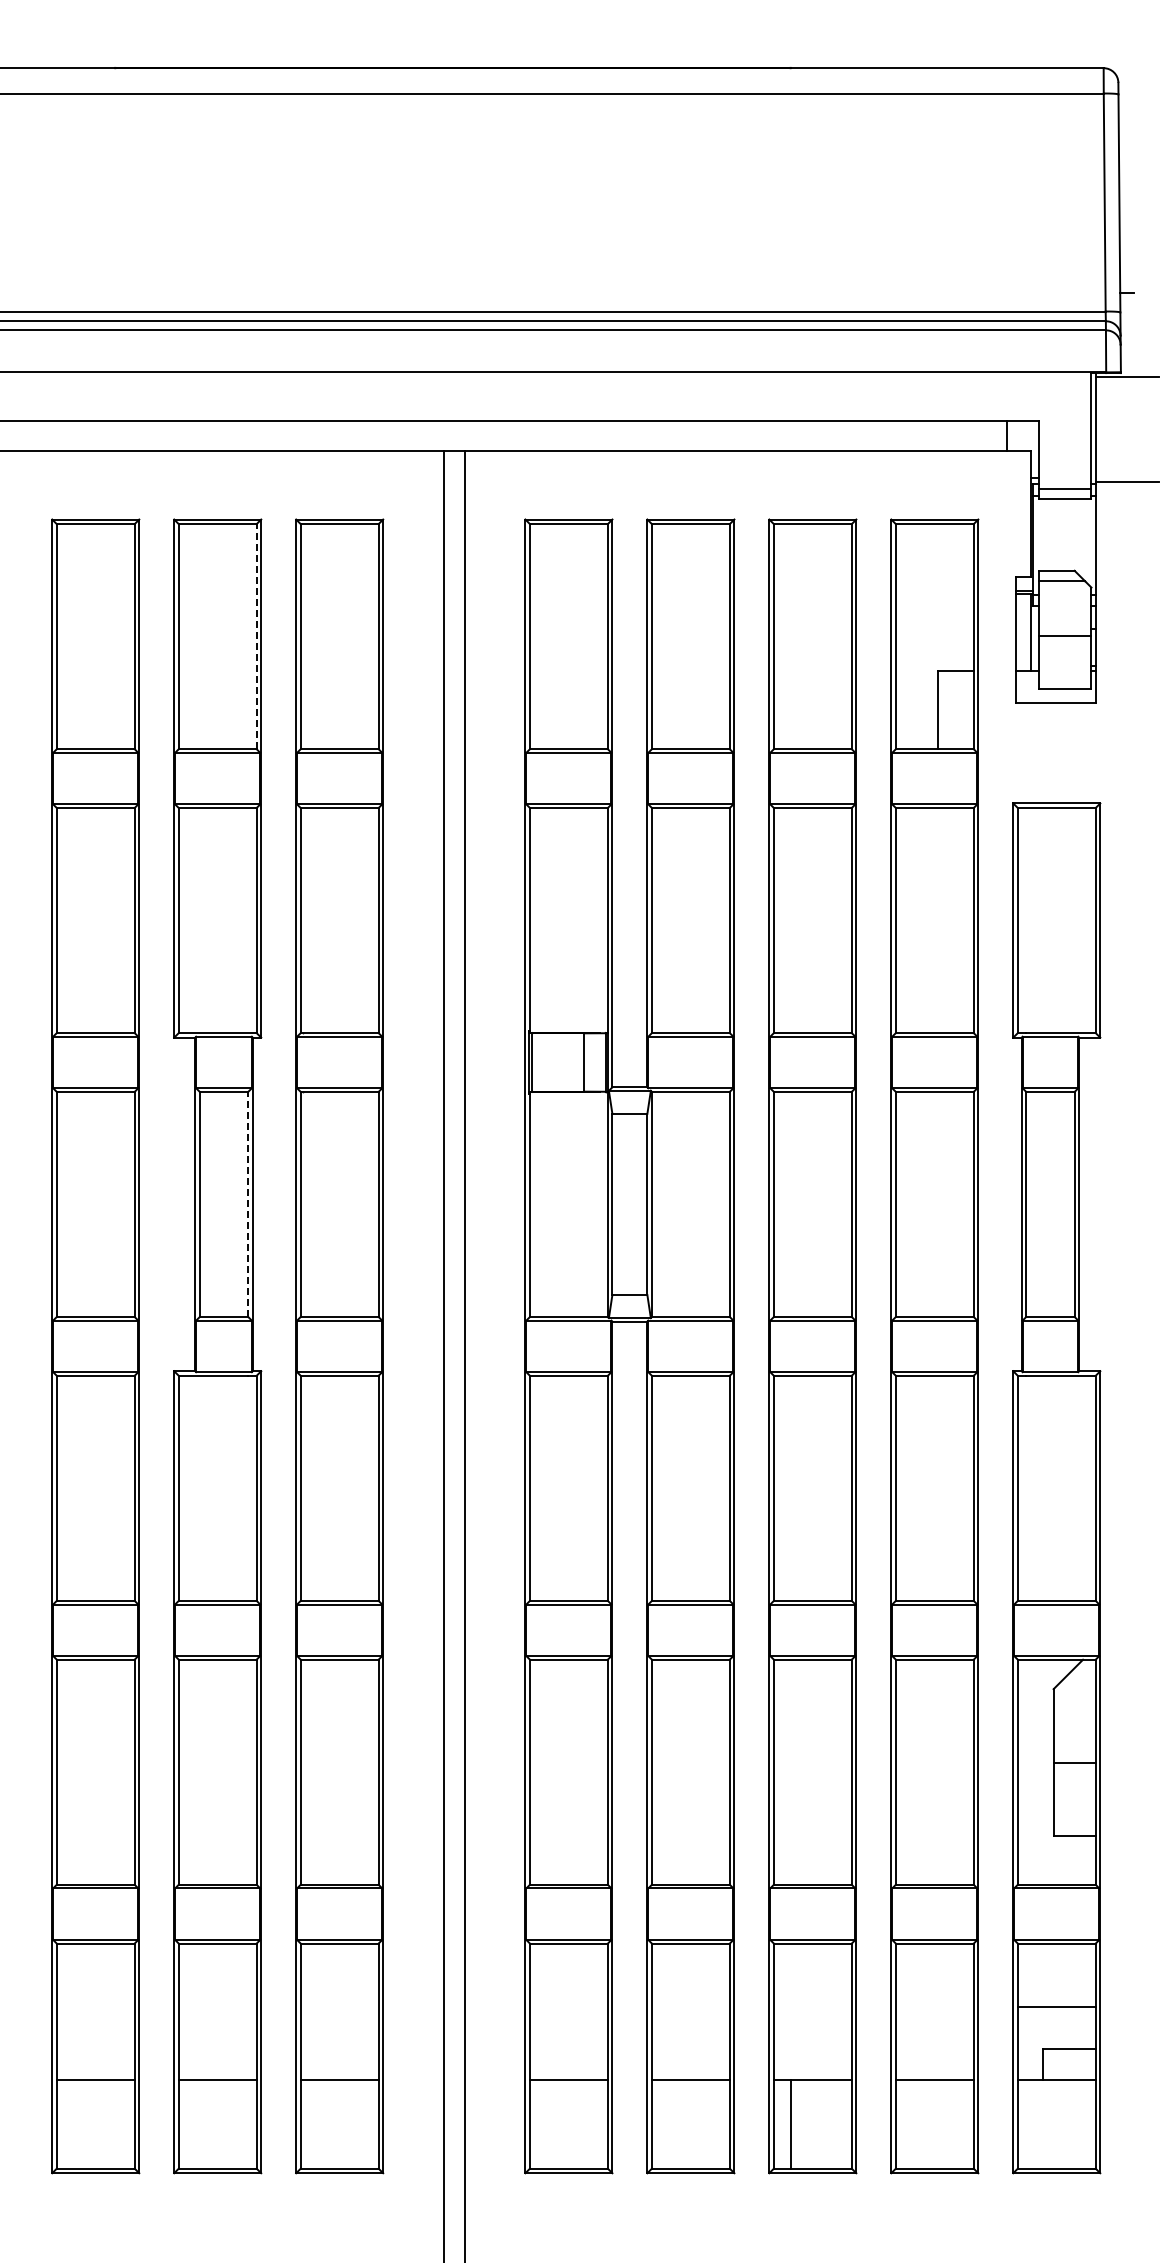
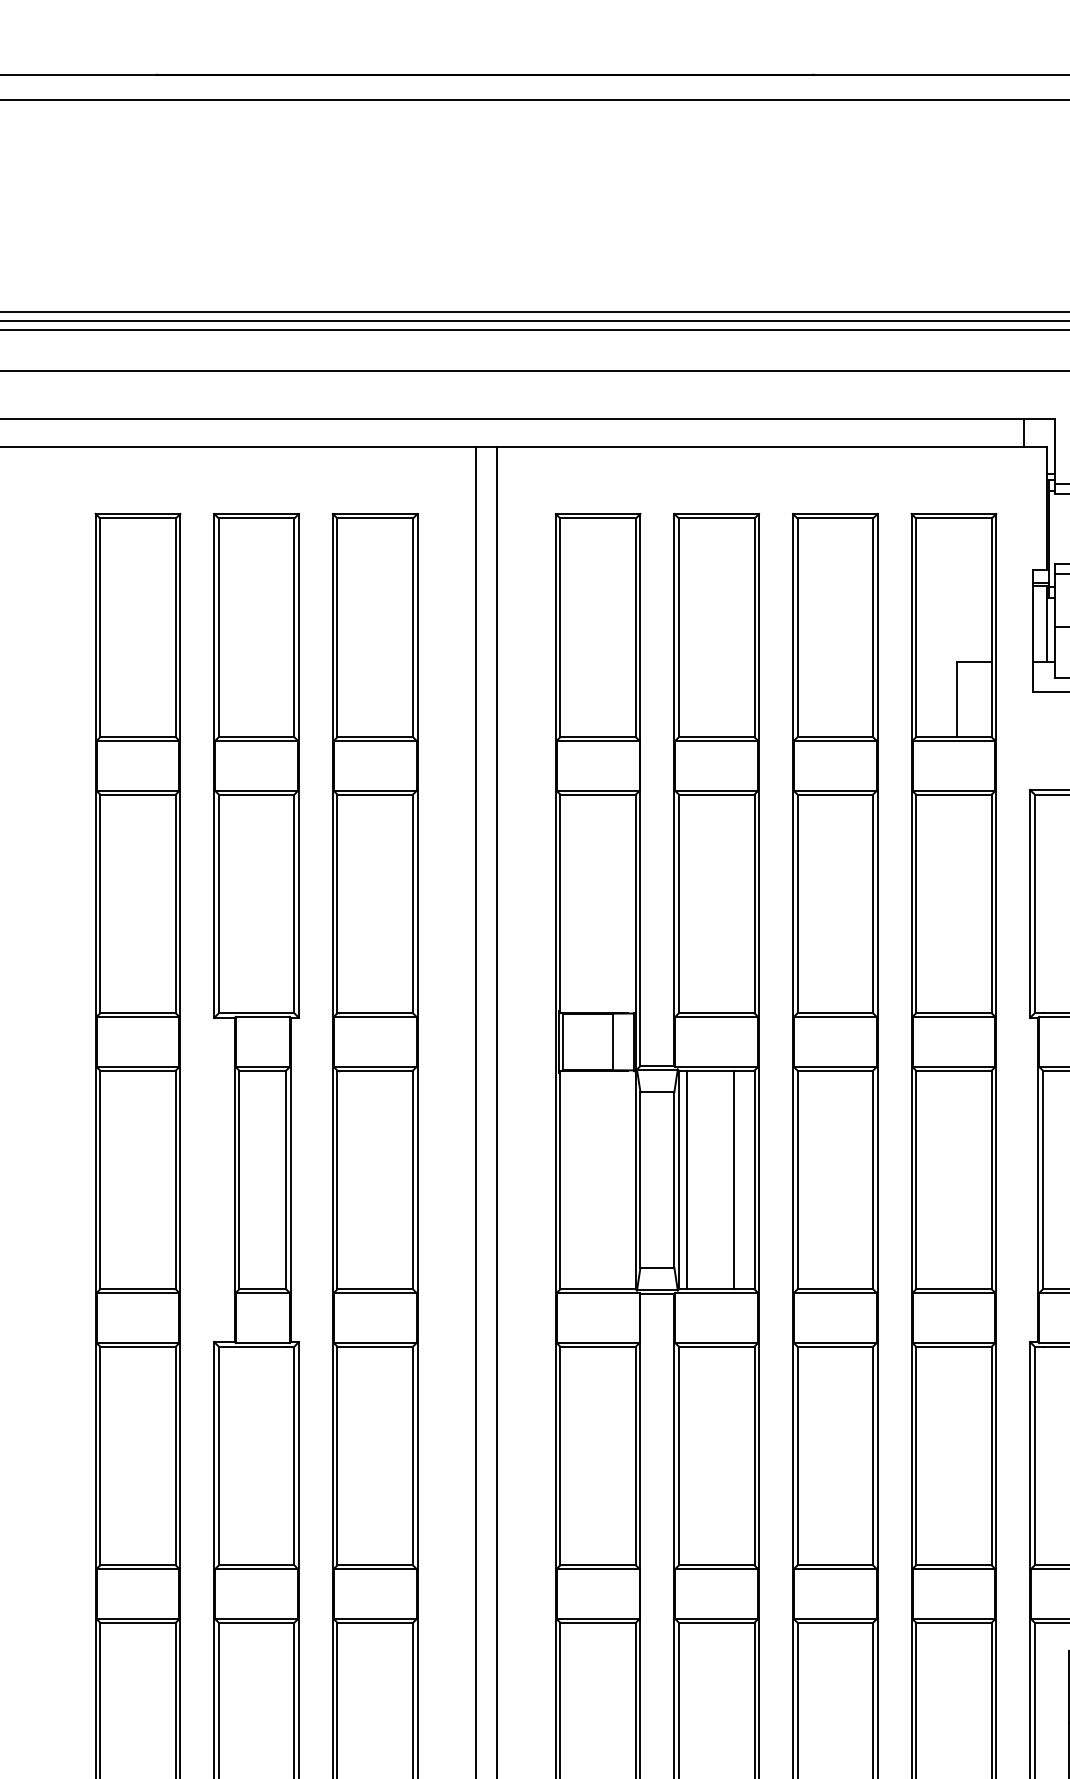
line: (256, 636) -> (294, 627), dashed -> solid
line: (660, 1203) -> (687, 1179), added
line: (708, 1203) -> (733, 1179), added
line: (248, 1204) -> (286, 1180), dashed -> solid

